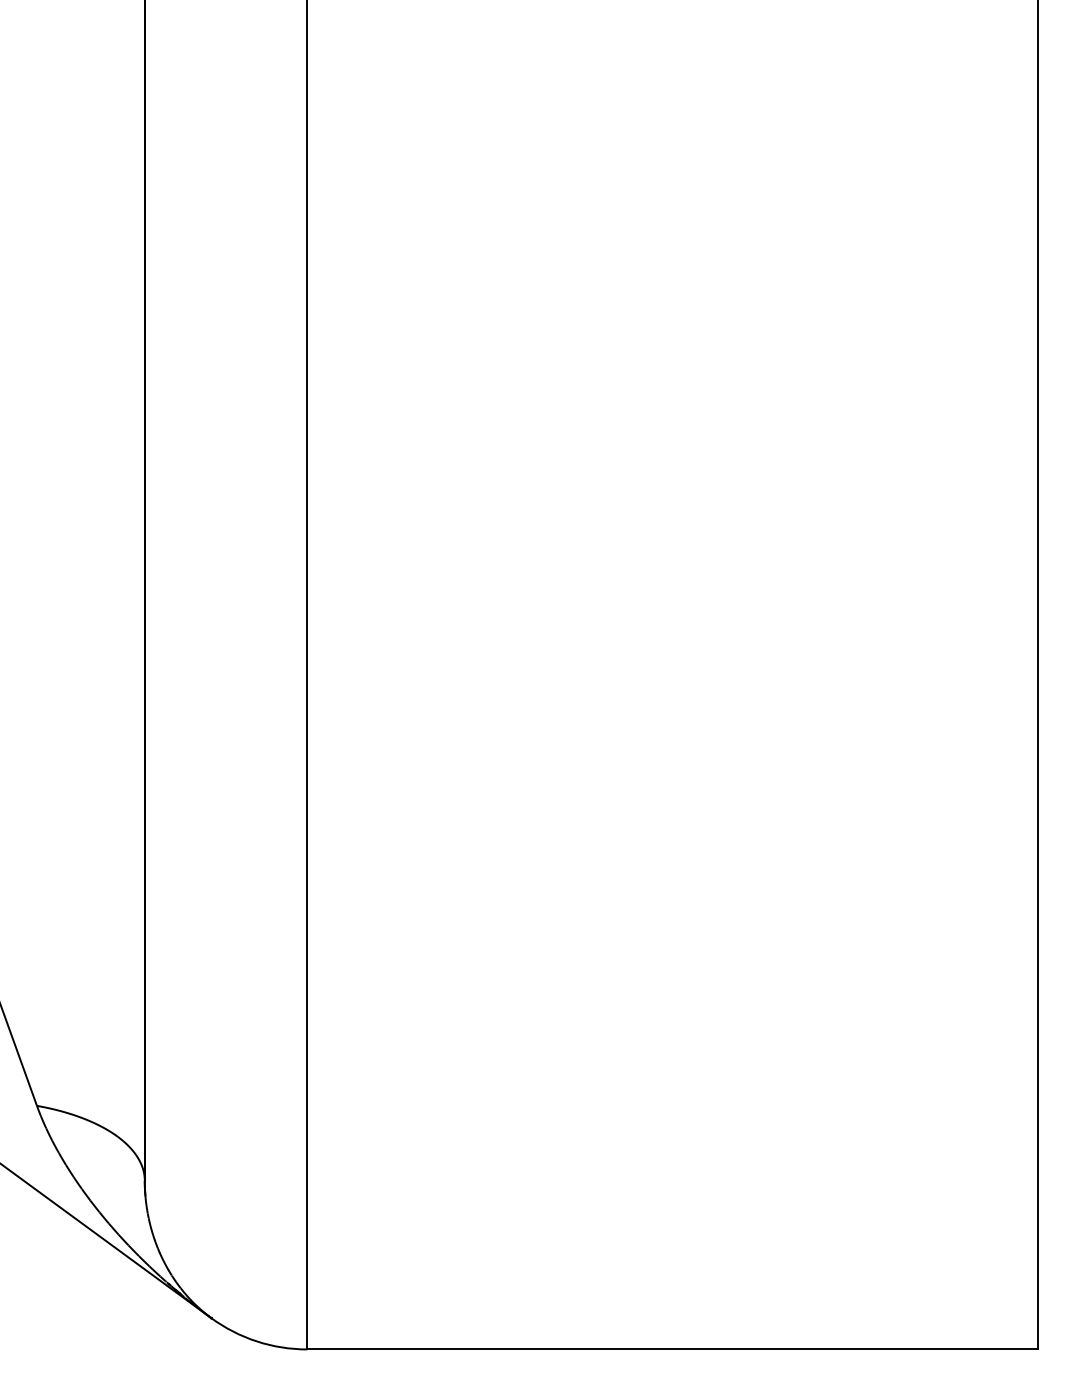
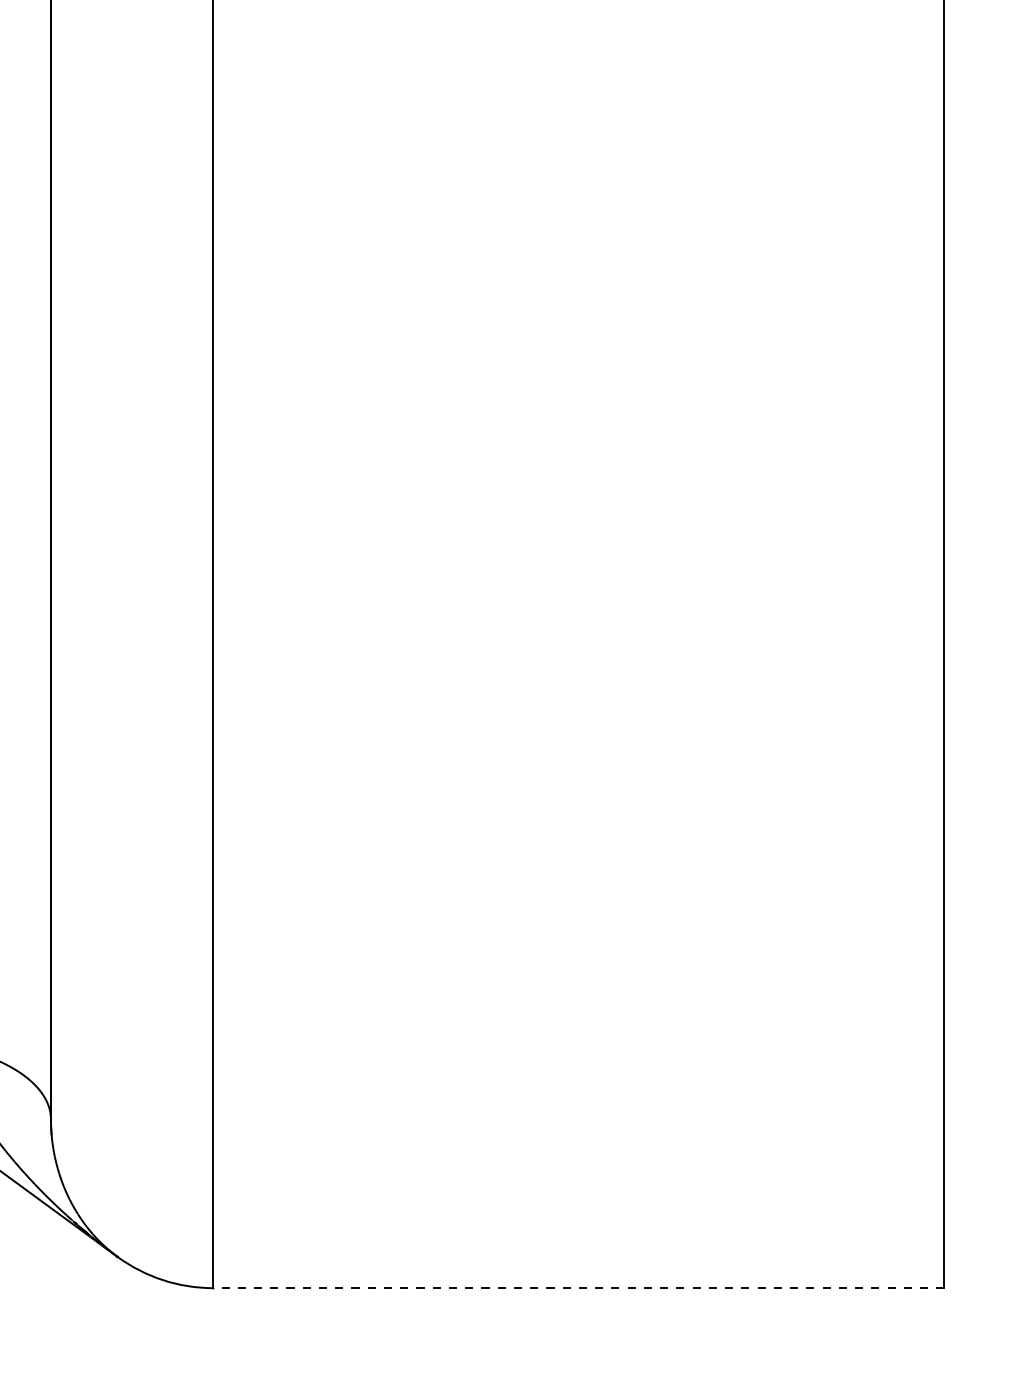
line: (672, 1349) -> (578, 1288), solid -> dashed

